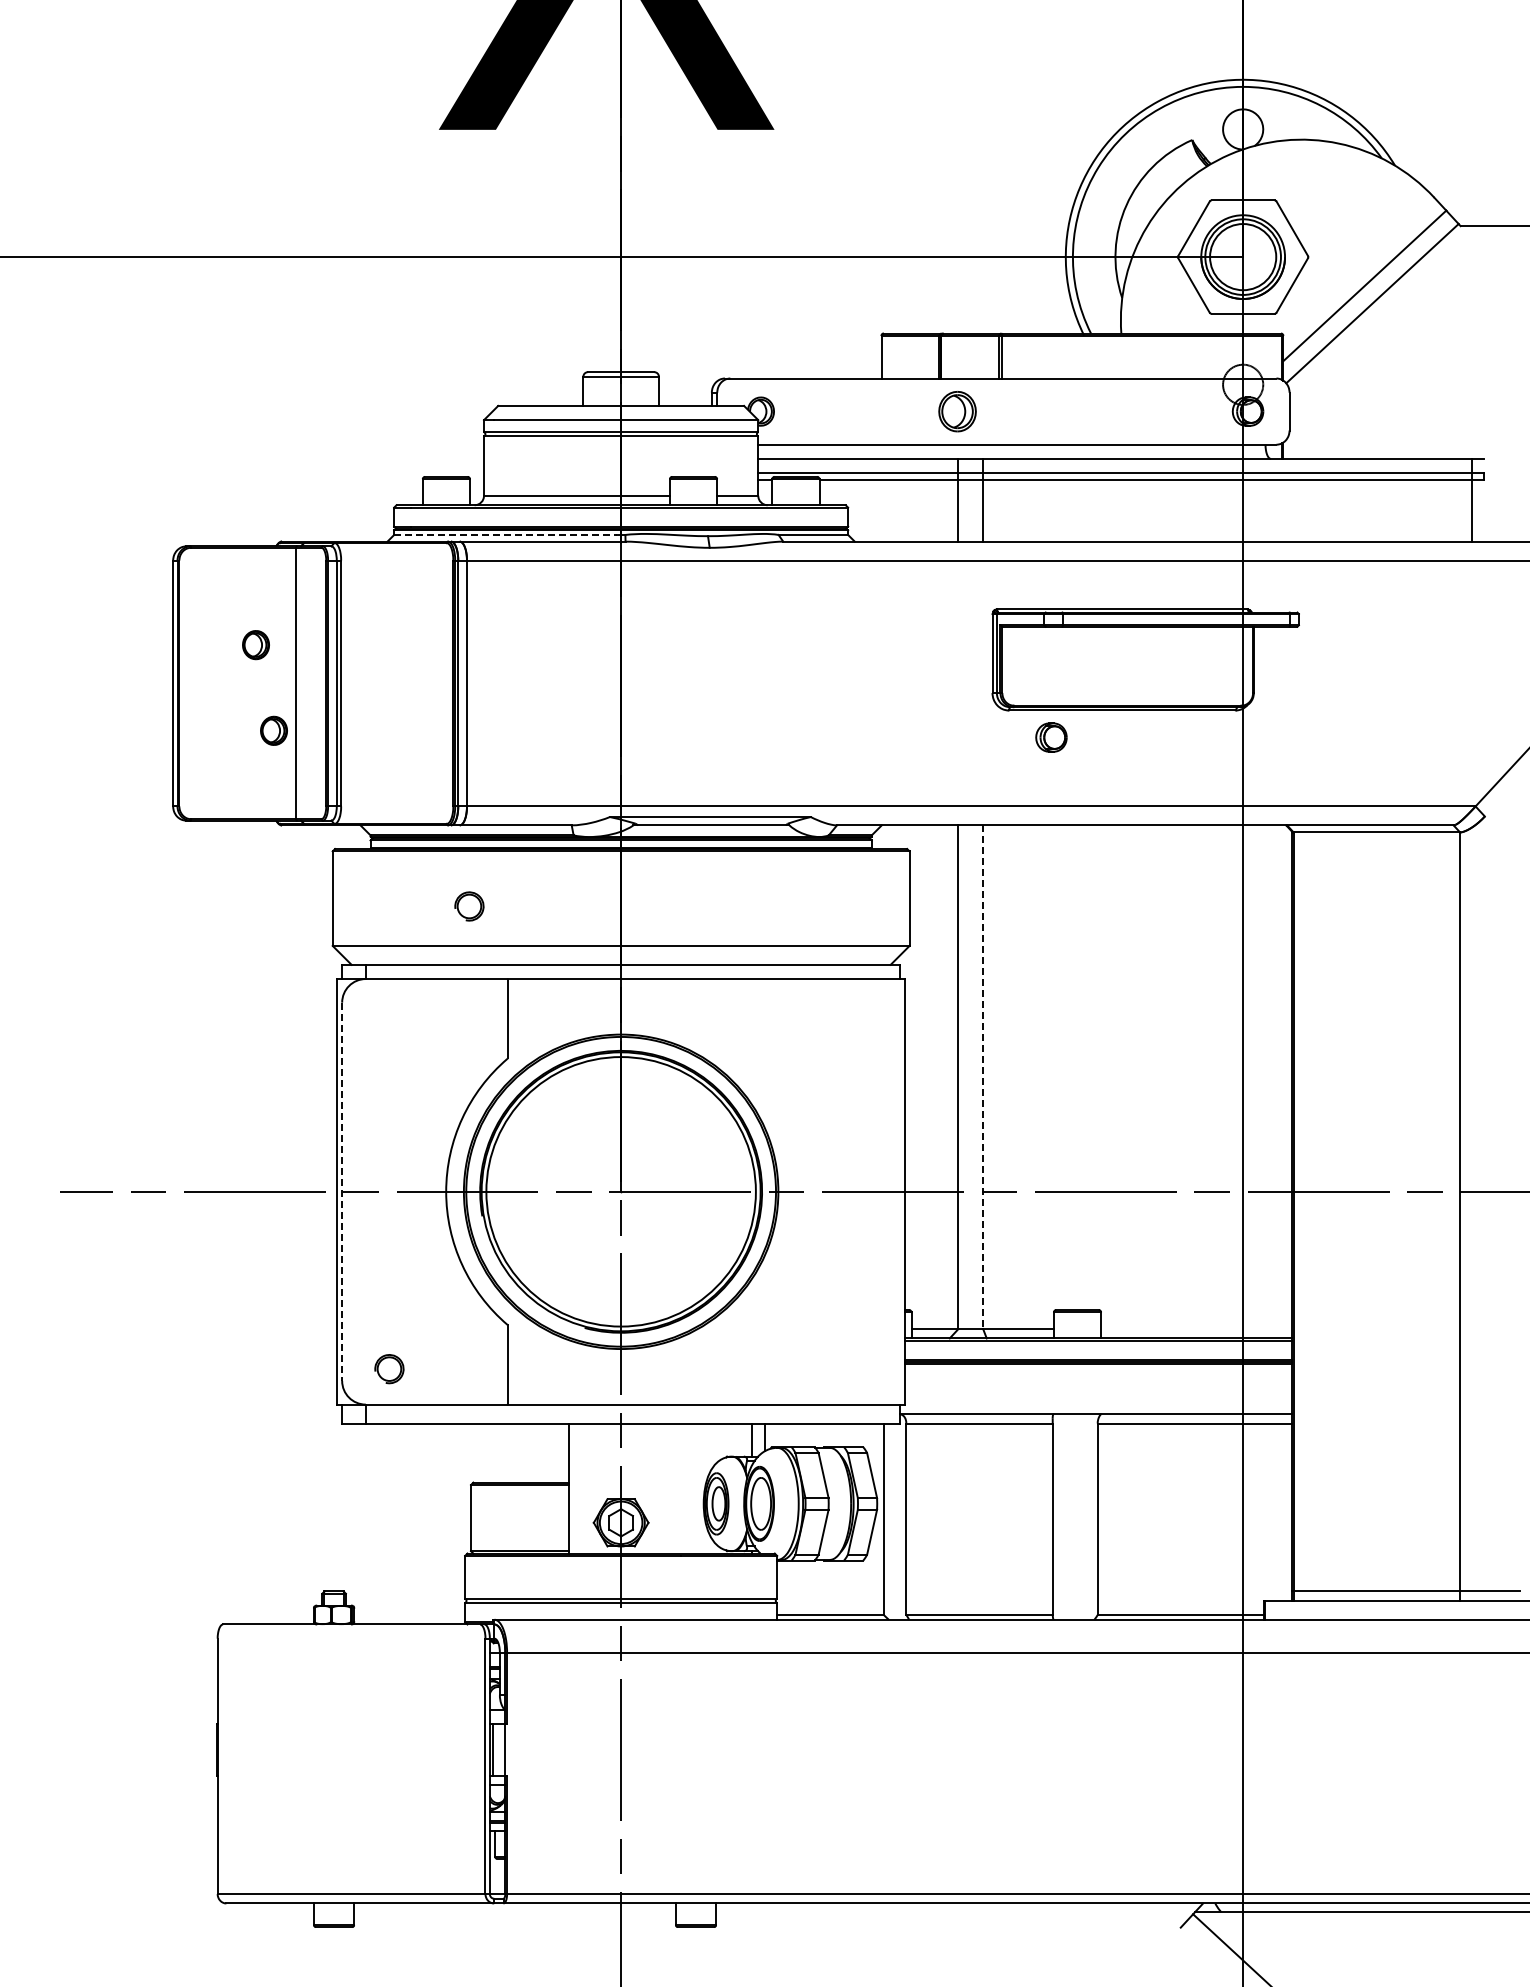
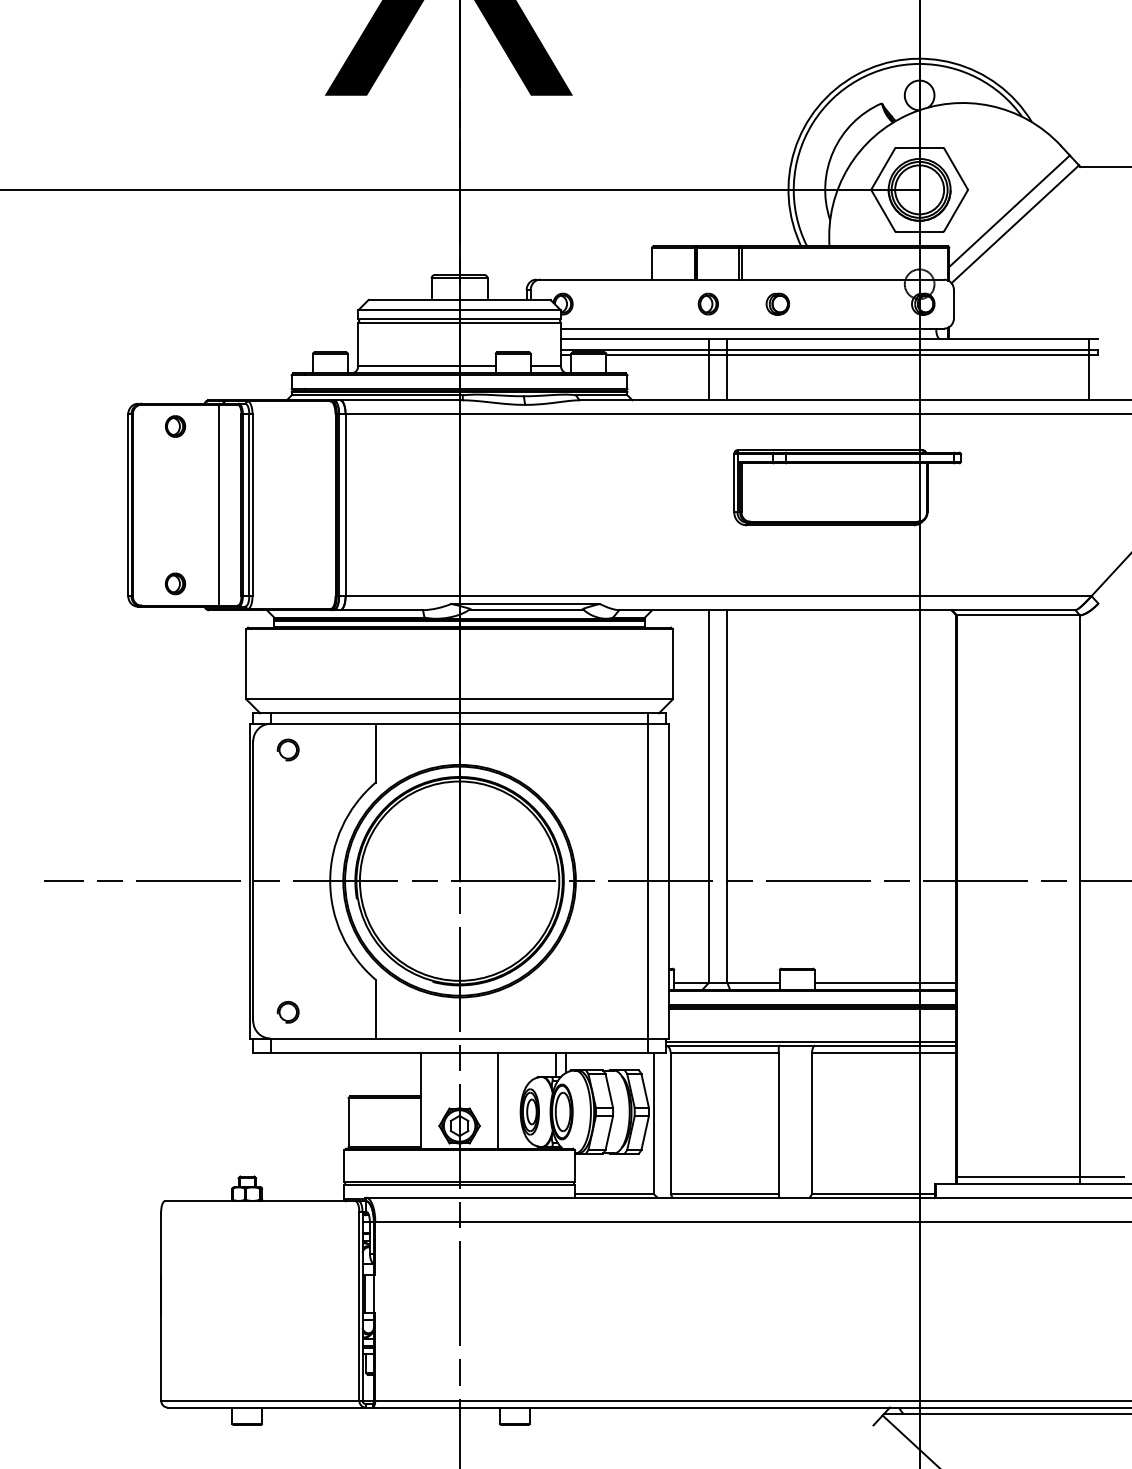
part: (957, 411) -> (708, 304), size x0.71
line: (506, 534) -> (374, 395), dashed -> solid
part: (255, 645) -> (175, 426), moved
part: (273, 730) -> (175, 583), moved
part: (1051, 737) -> (777, 304), moved
part: (469, 906) -> (288, 750), moved
line: (983, 1077) -> (727, 796), dashed -> solid
line: (342, 1192) -> (253, 881), dashed -> solid
line: (876, 1193) -> (648, 882), added
line: (1196, 1329) -> (885, 983), added
line: (1096, 1409) -> (811, 1042), added
line: (673, 1488) -> (498, 1100), added

